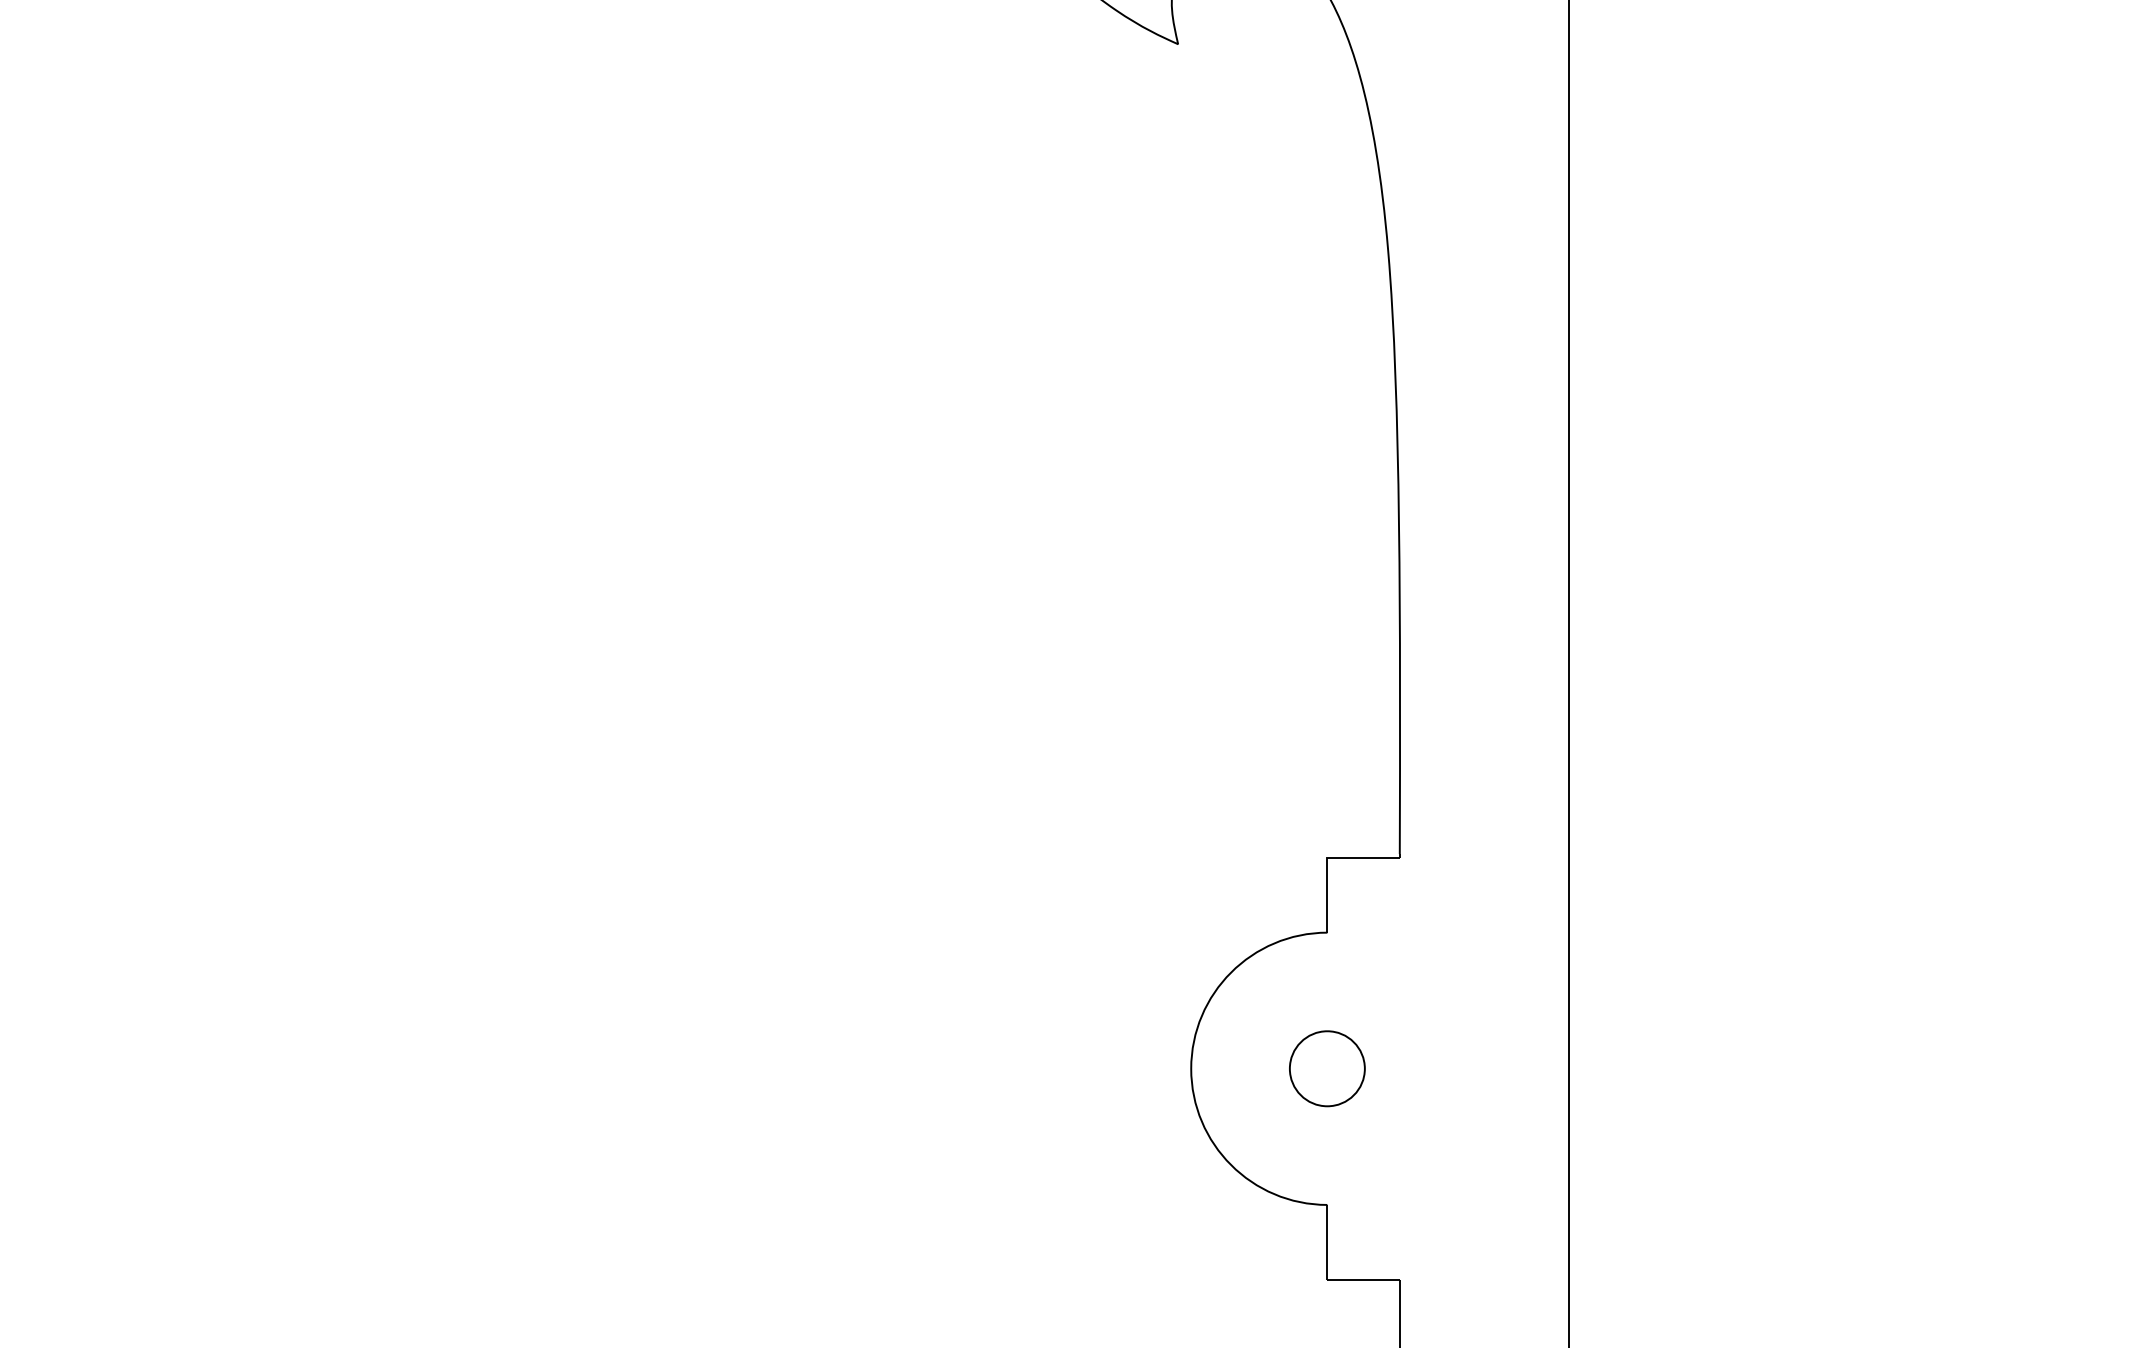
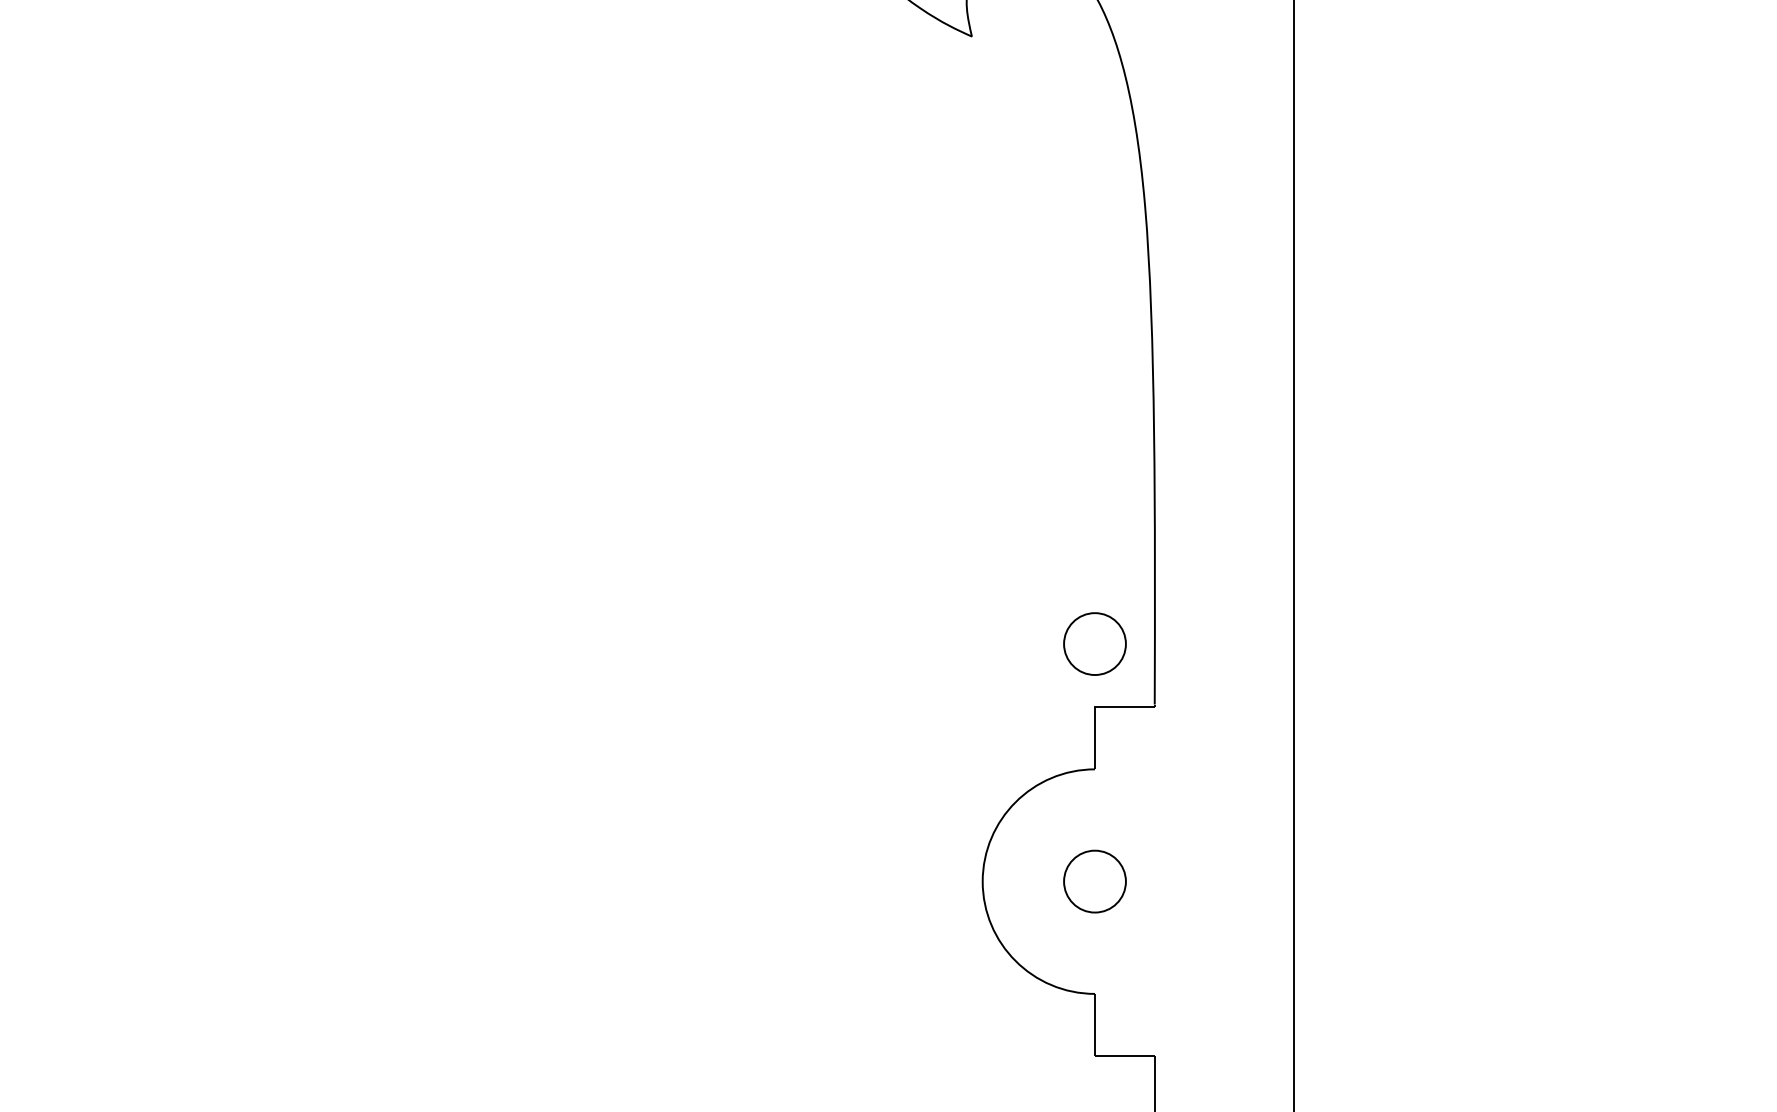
part: (1327, 780) -> (1095, 643), added

